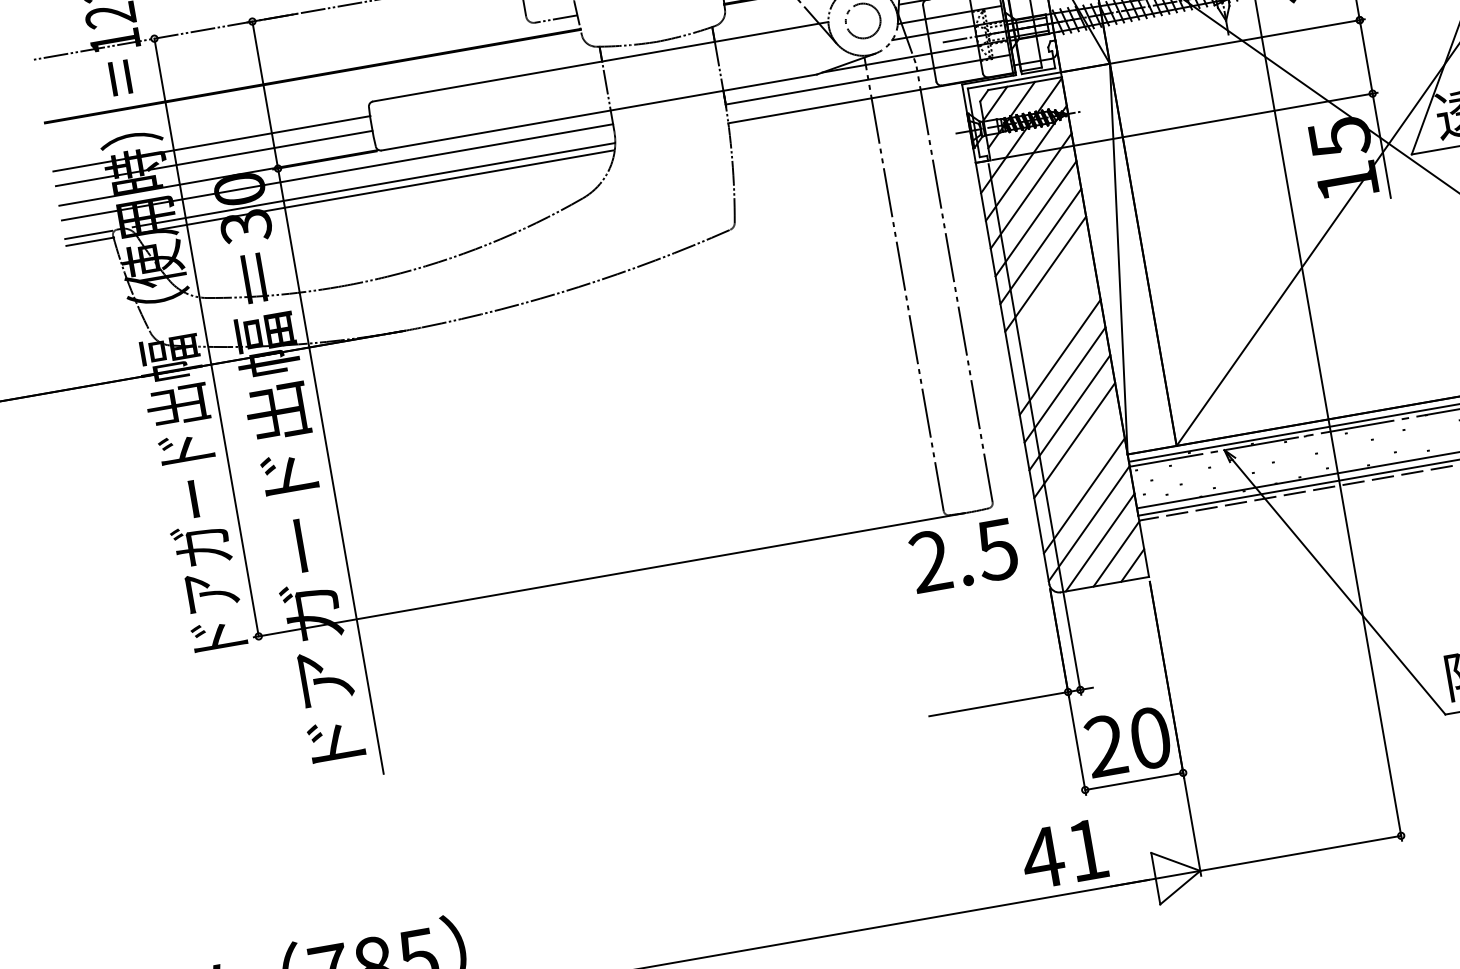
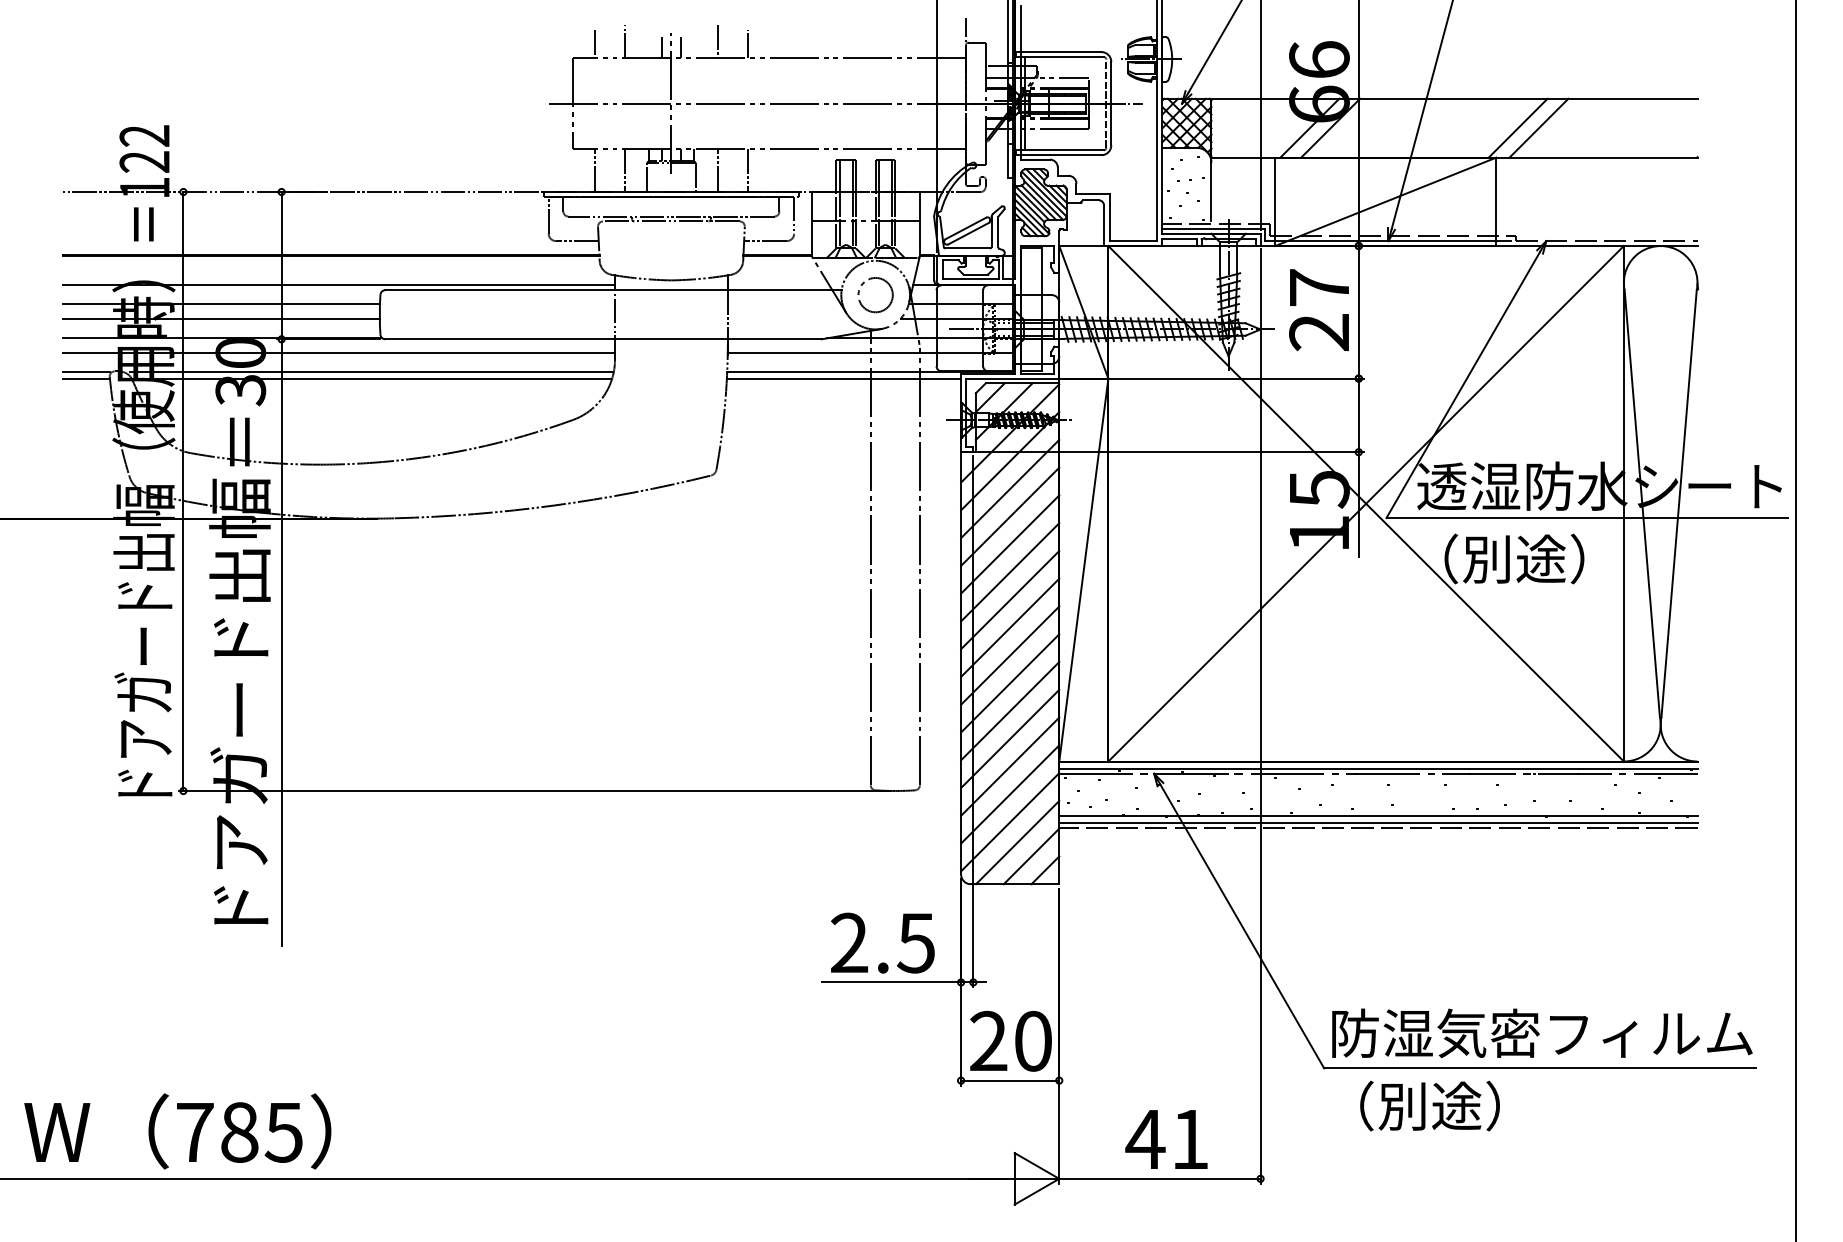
line: (325, 104) -> (338, 285), added
line: (845, 109) -> (843, 378), added
line: (1050, 302) -> (1010, 600), added
line: (1055, 329) -> (1010, 627), added
line: (1079, 467) -> (1010, 766), added
text: (963, 555) -> (882, 942), moved
text: (1063, 854) -> (1166, 1139), moved

